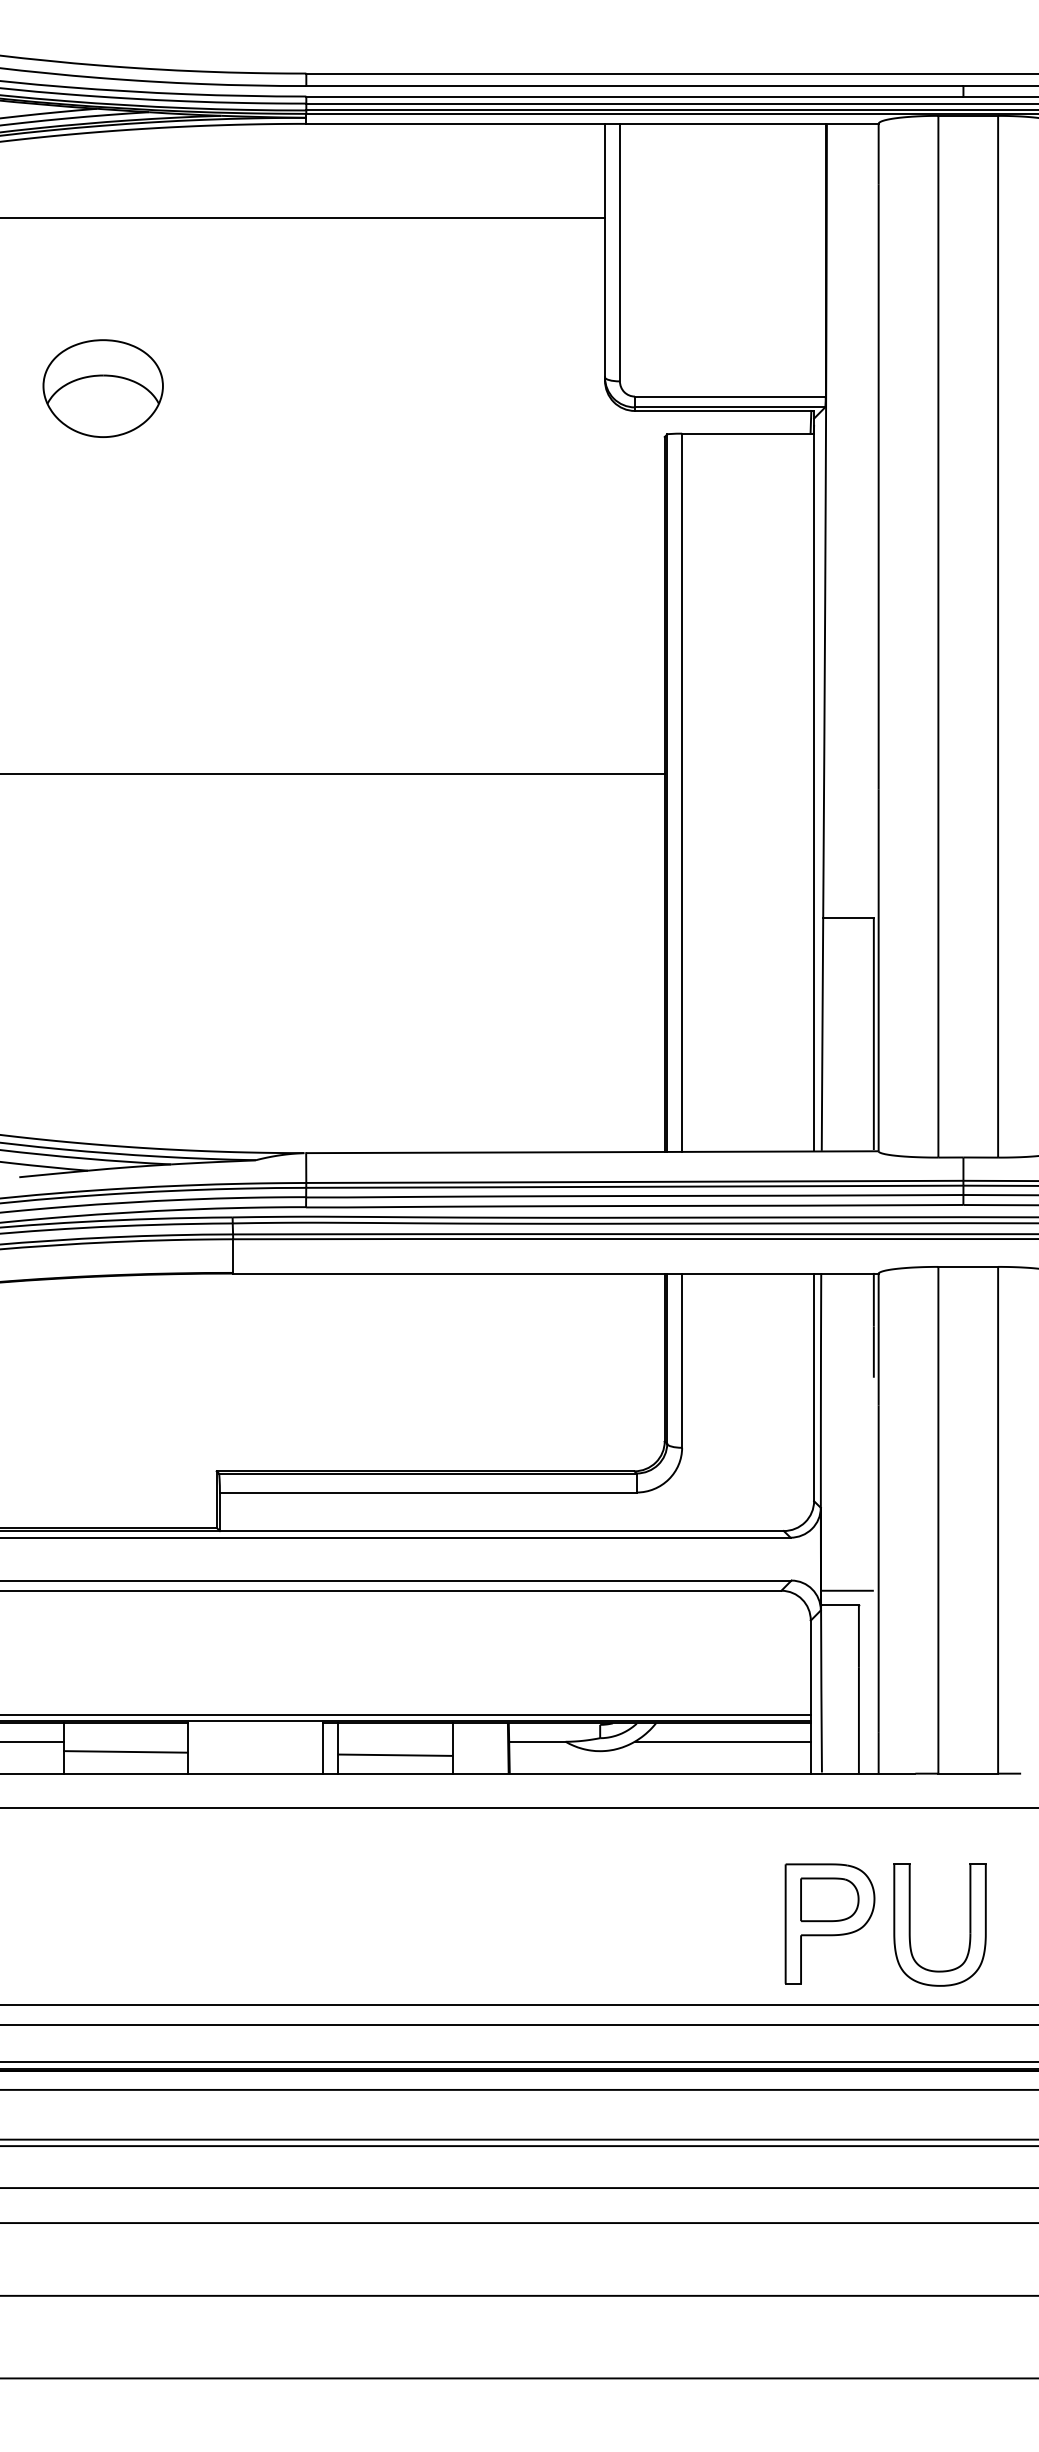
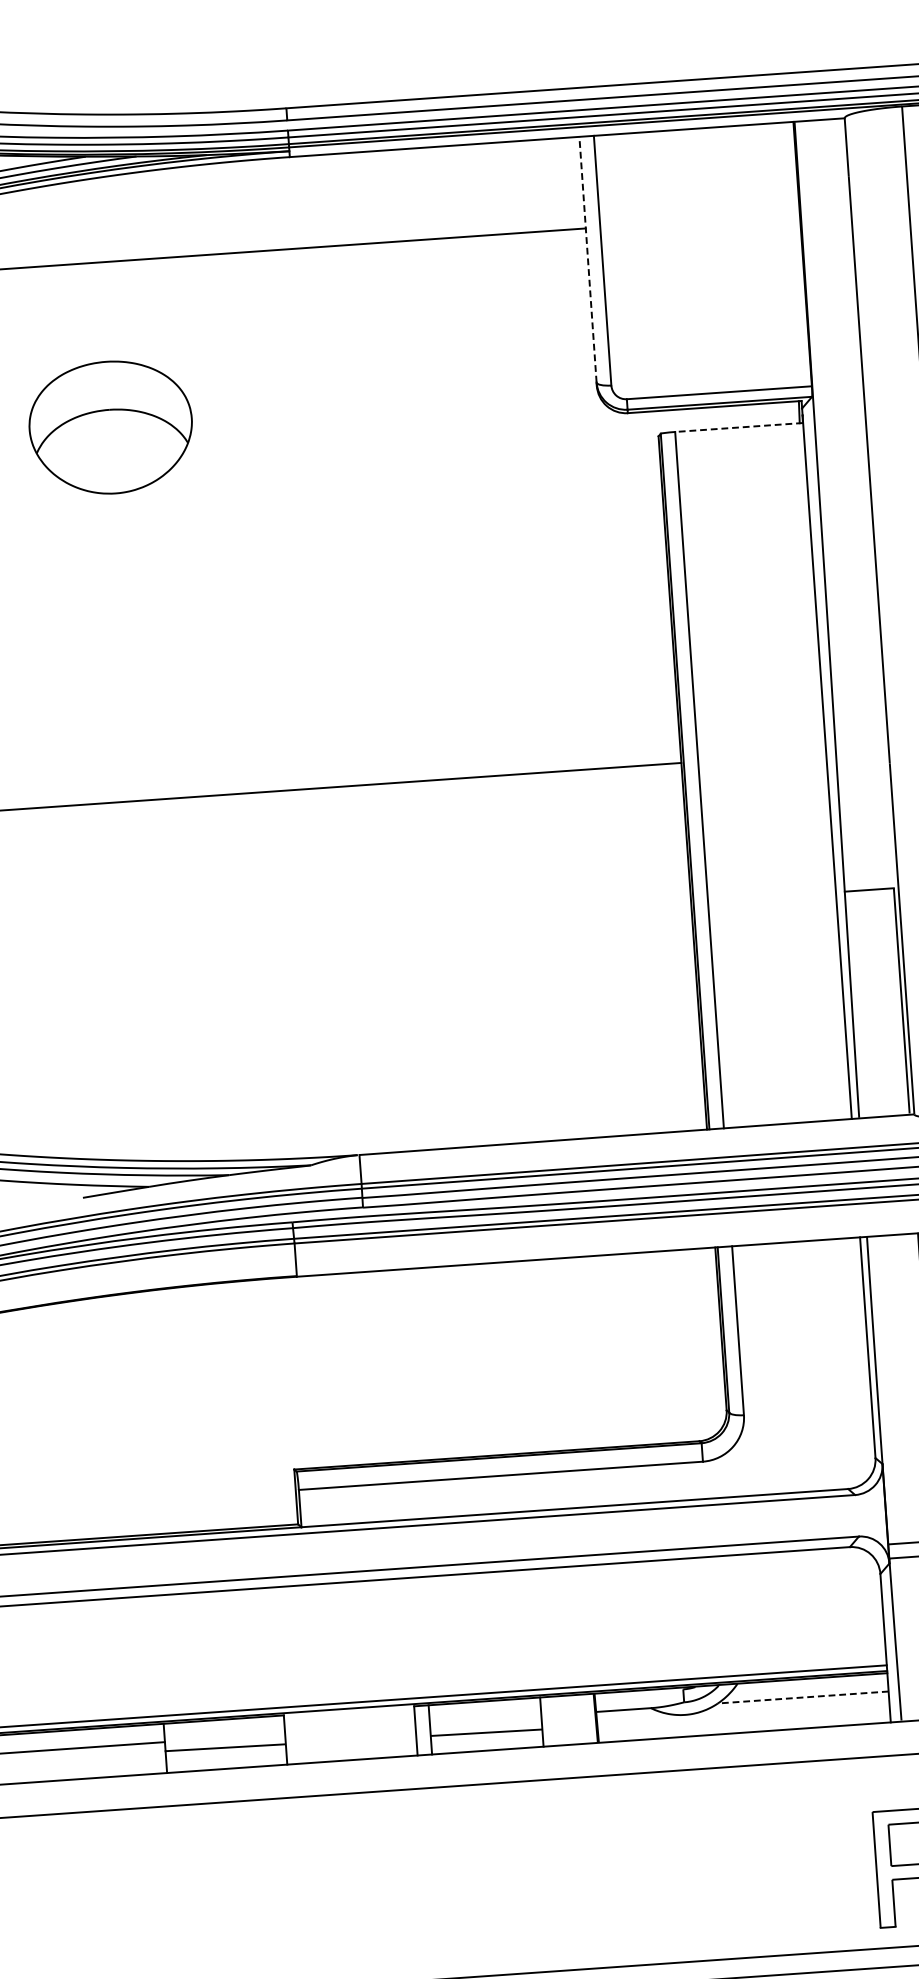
line: (605, 250) -> (588, 259), solid -> dashed
part: (102, 388) -> (110, 427), size x1.4
line: (747, 433) -> (738, 427), solid -> dashed
line: (722, 1741) -> (802, 1697), solid -> dashed

